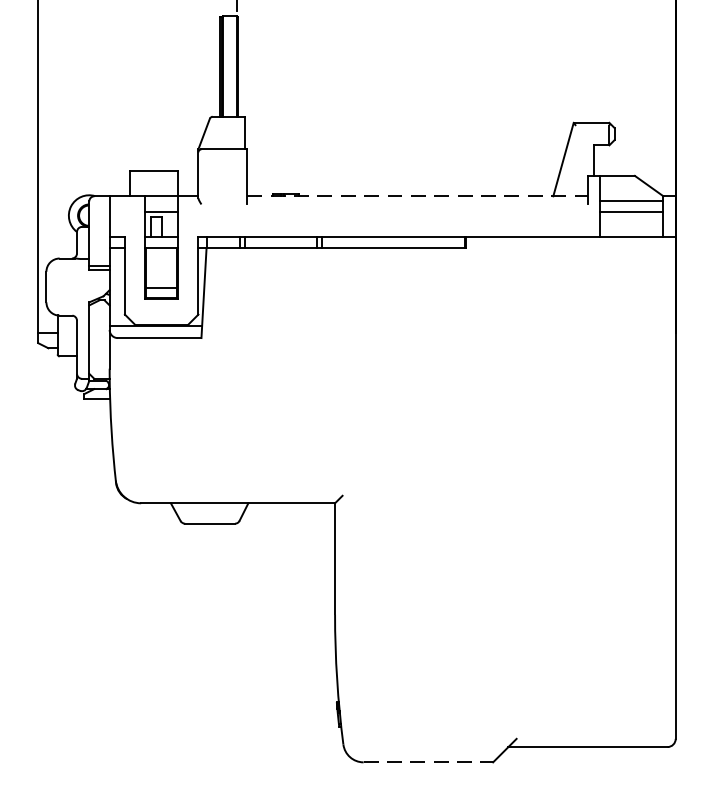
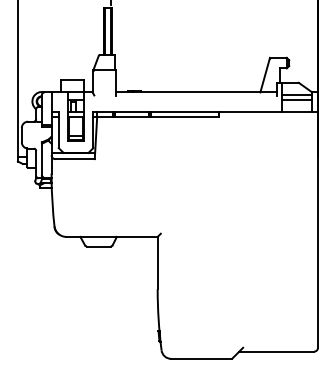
line: (419, 196) -> (197, 92), dashed -> solid
line: (430, 761) -> (202, 358), dashed -> solid

